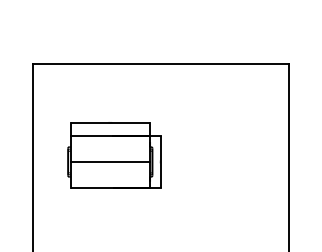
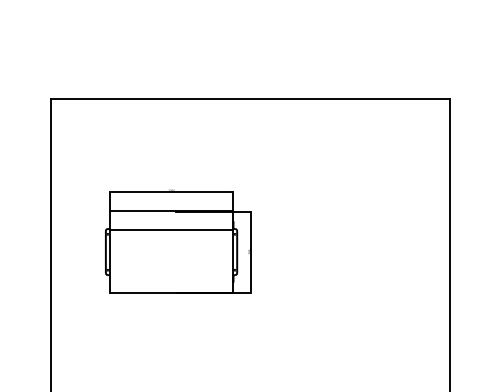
line: (109, 161) -> (170, 229), moved

